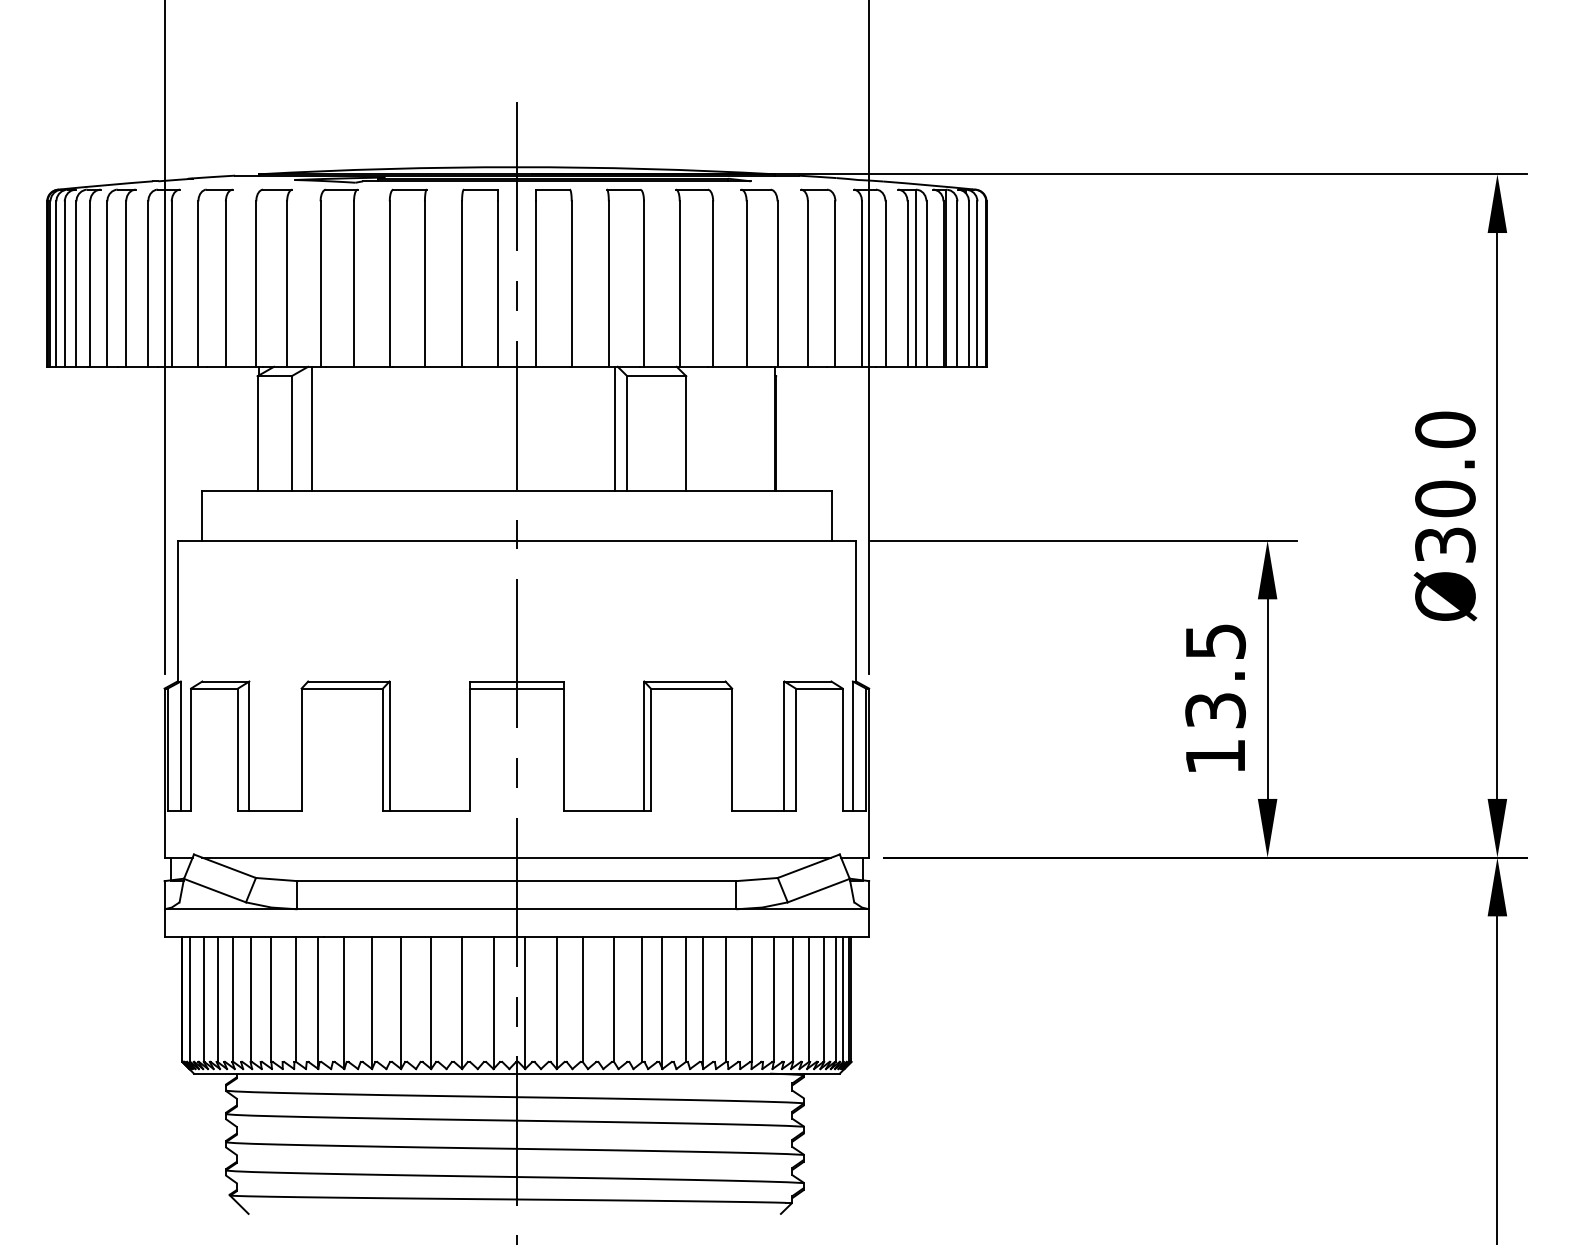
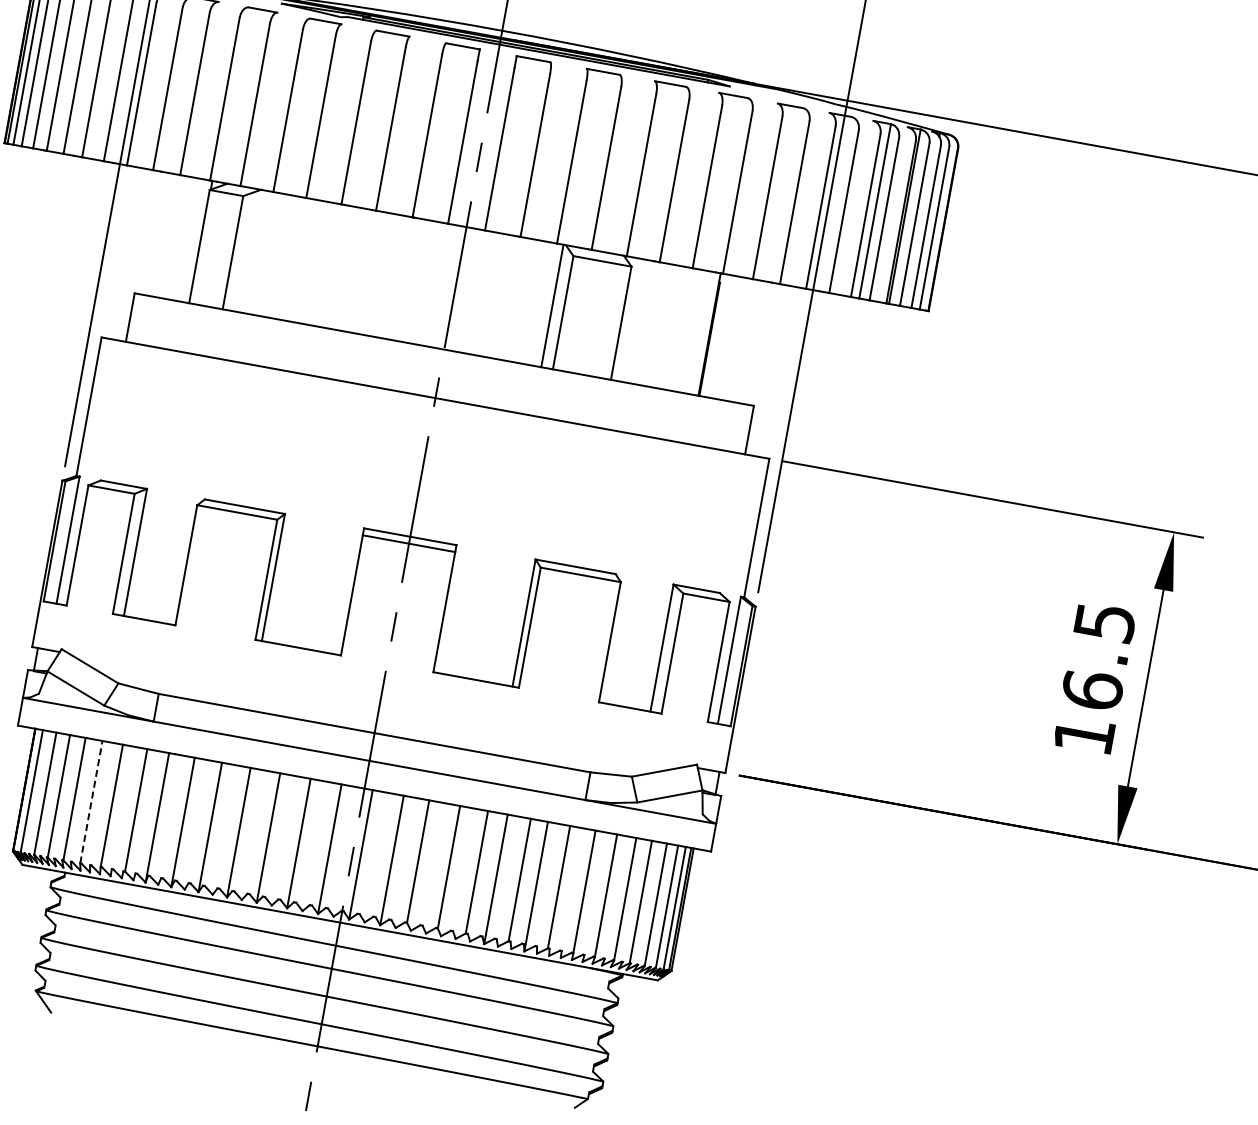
line: (312, 428) -> (254, 251), removed
text: (1215, 710) -> (1092, 690), 13.5 -> 16.5
line: (516, 857) -> (378, 709), removed
line: (250, 999) -> (91, 801), solid -> dashed

